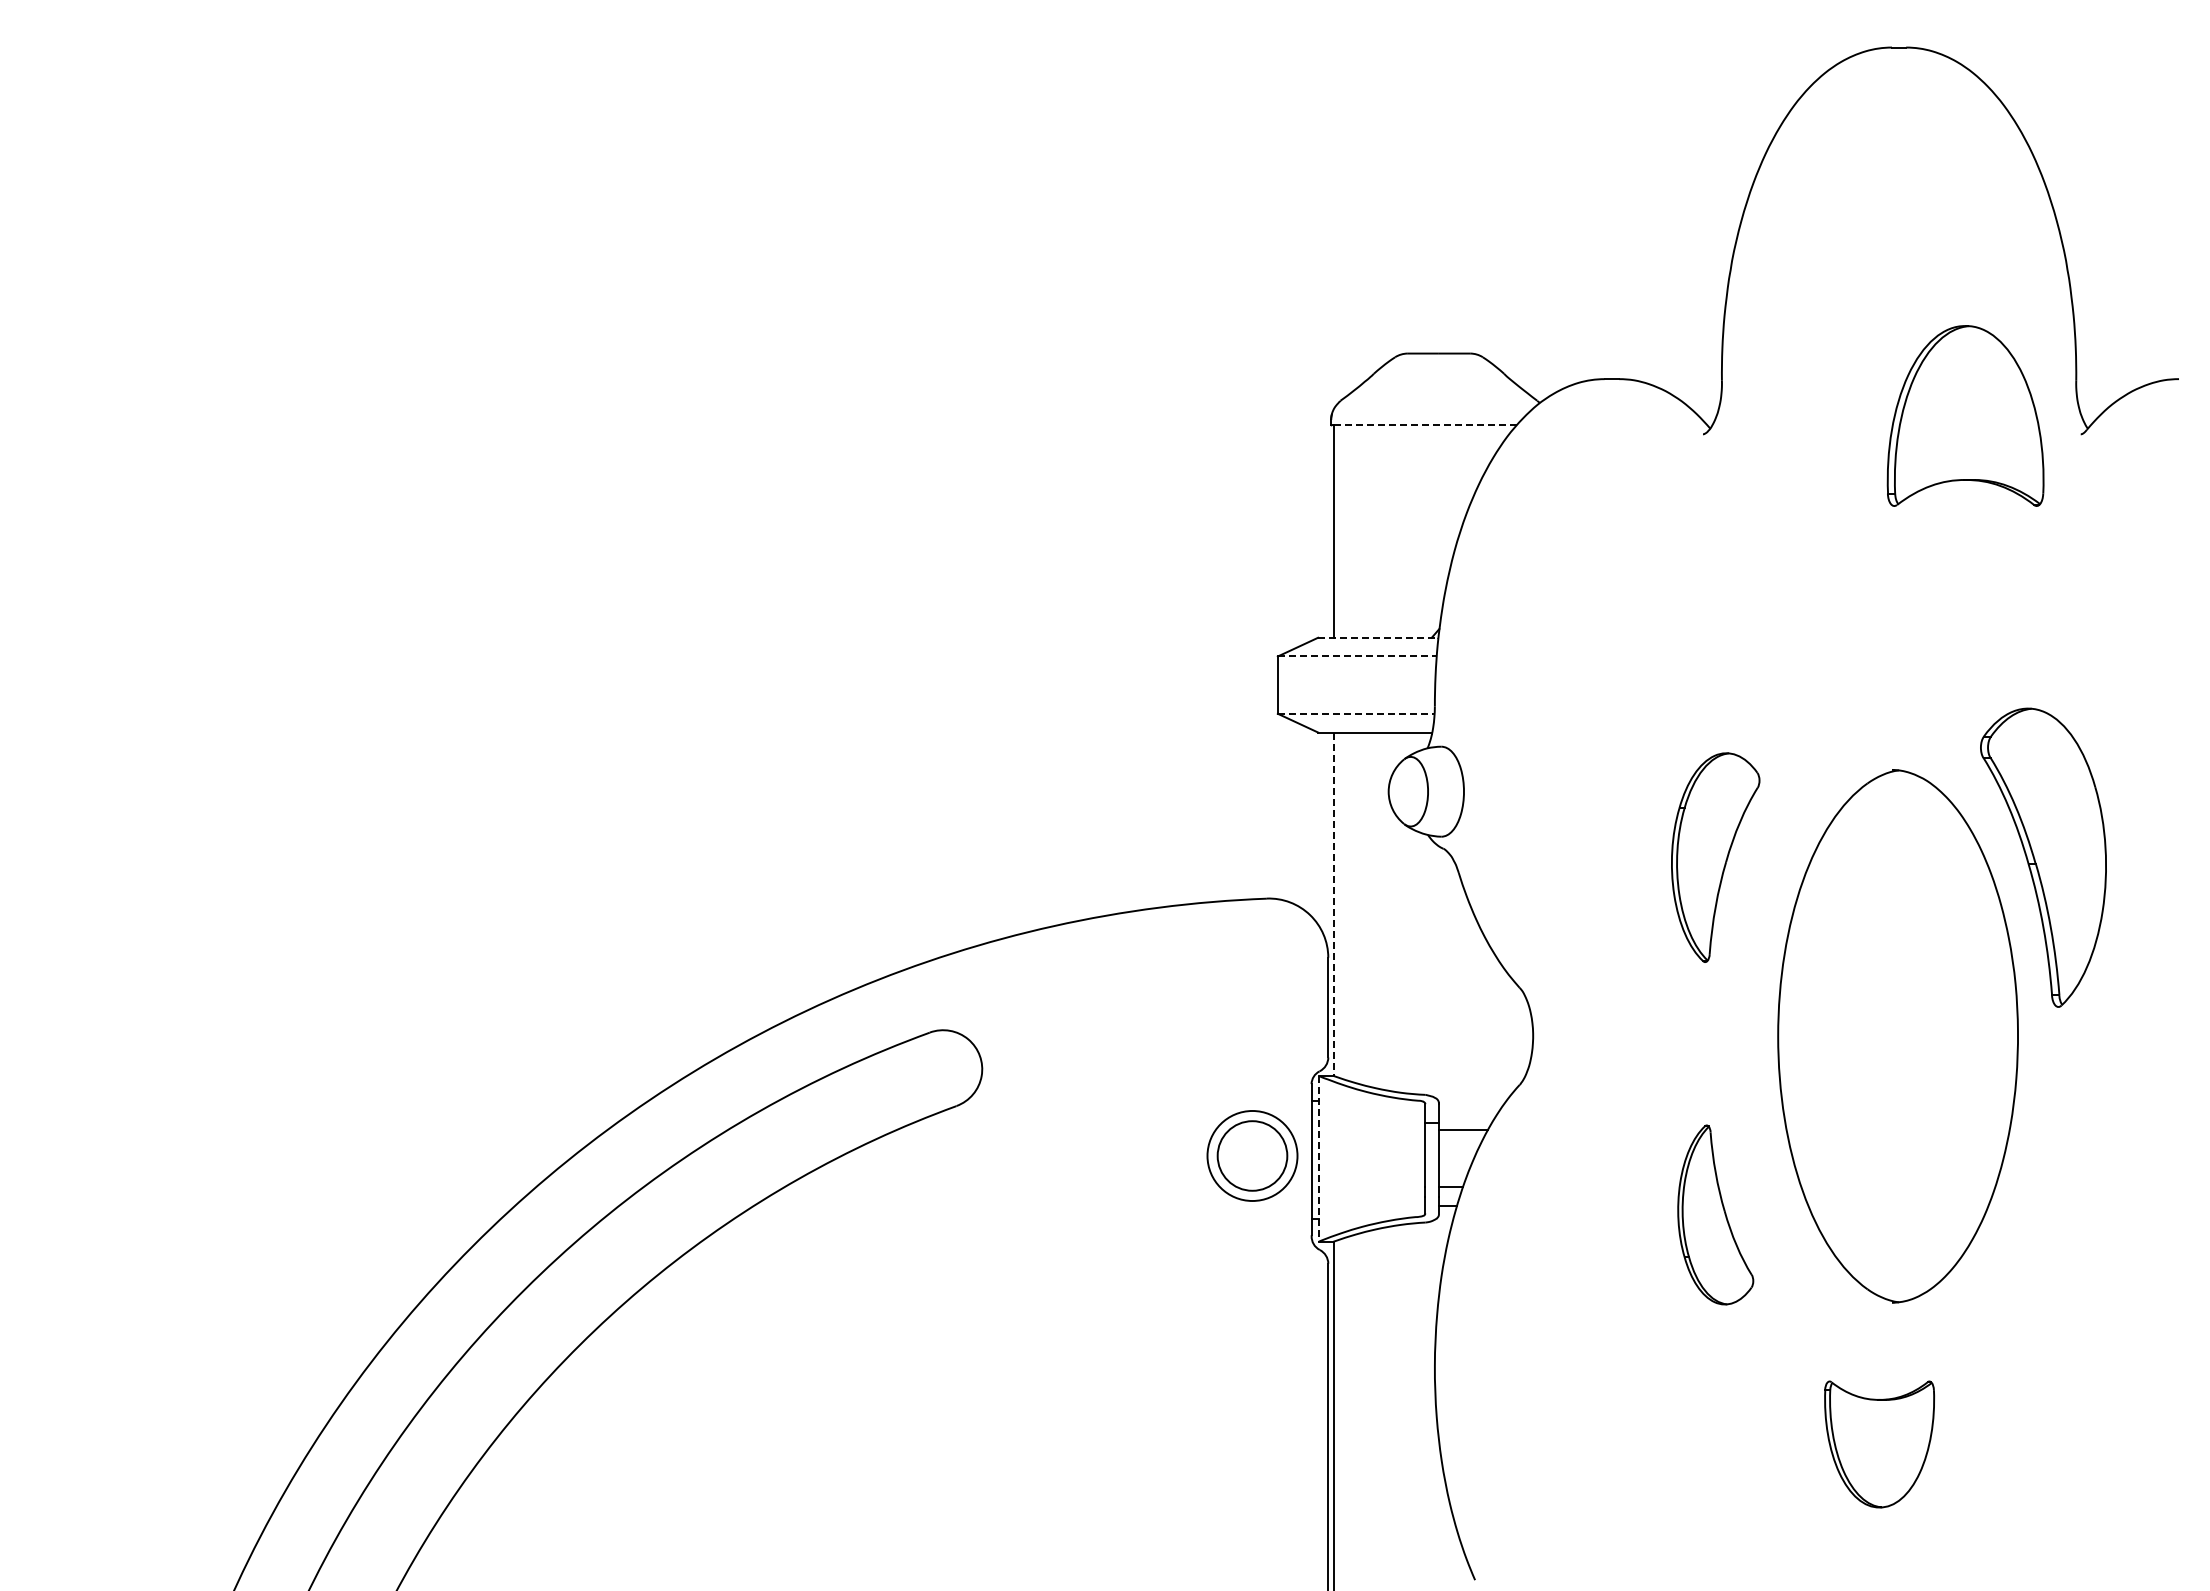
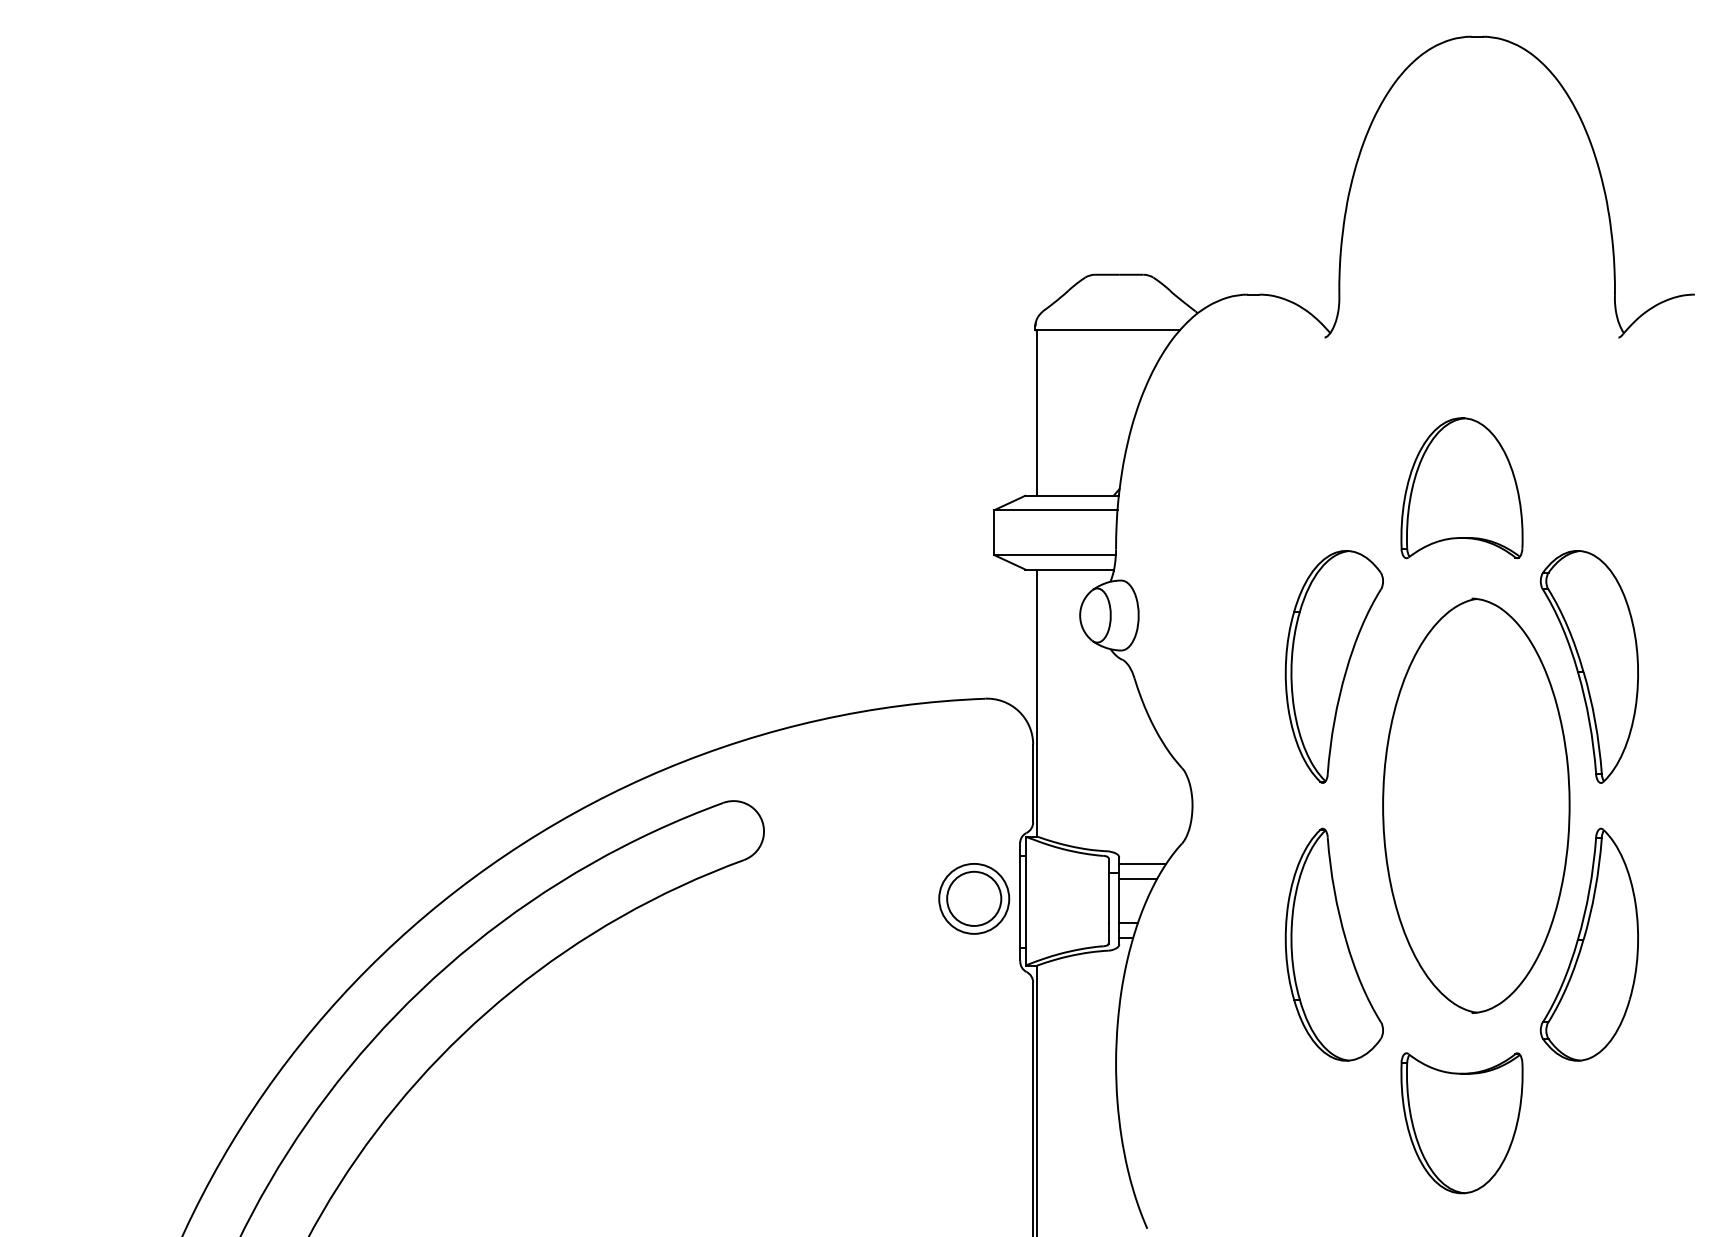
part: (1965, 415) -> (1461, 487), moved
line: (1423, 424) -> (1107, 329), dashed -> solid
line: (1377, 637) -> (1071, 495), dashed -> solid
line: (1357, 656) -> (1055, 510), dashed -> solid
line: (1356, 713) -> (1055, 554), dashed -> solid
part: (1715, 857) -> (1334, 666), size x1.43
line: (1333, 904) -> (1037, 703), dashed -> solid
line: (1468, 1111) -> (1142, 864), added
line: (1318, 1158) -> (1025, 900), dashed -> solid
part: (1715, 1214) -> (1334, 944), size x1.67
part: (2043, 1214) -> (1589, 944), added
part: (1879, 1444) -> (1461, 1123), size x1.43

